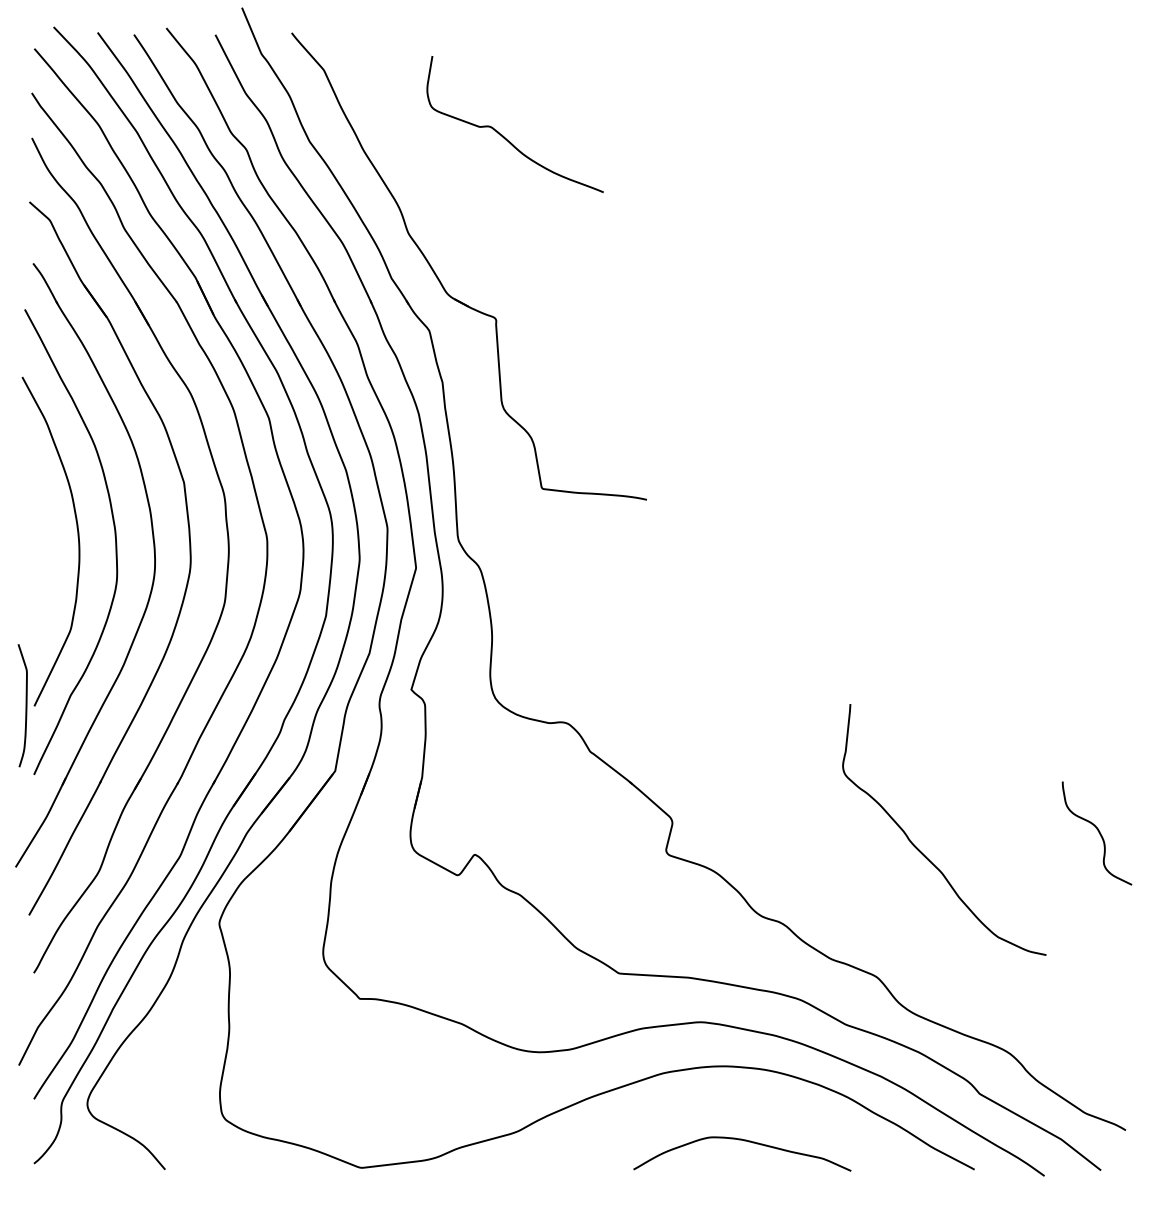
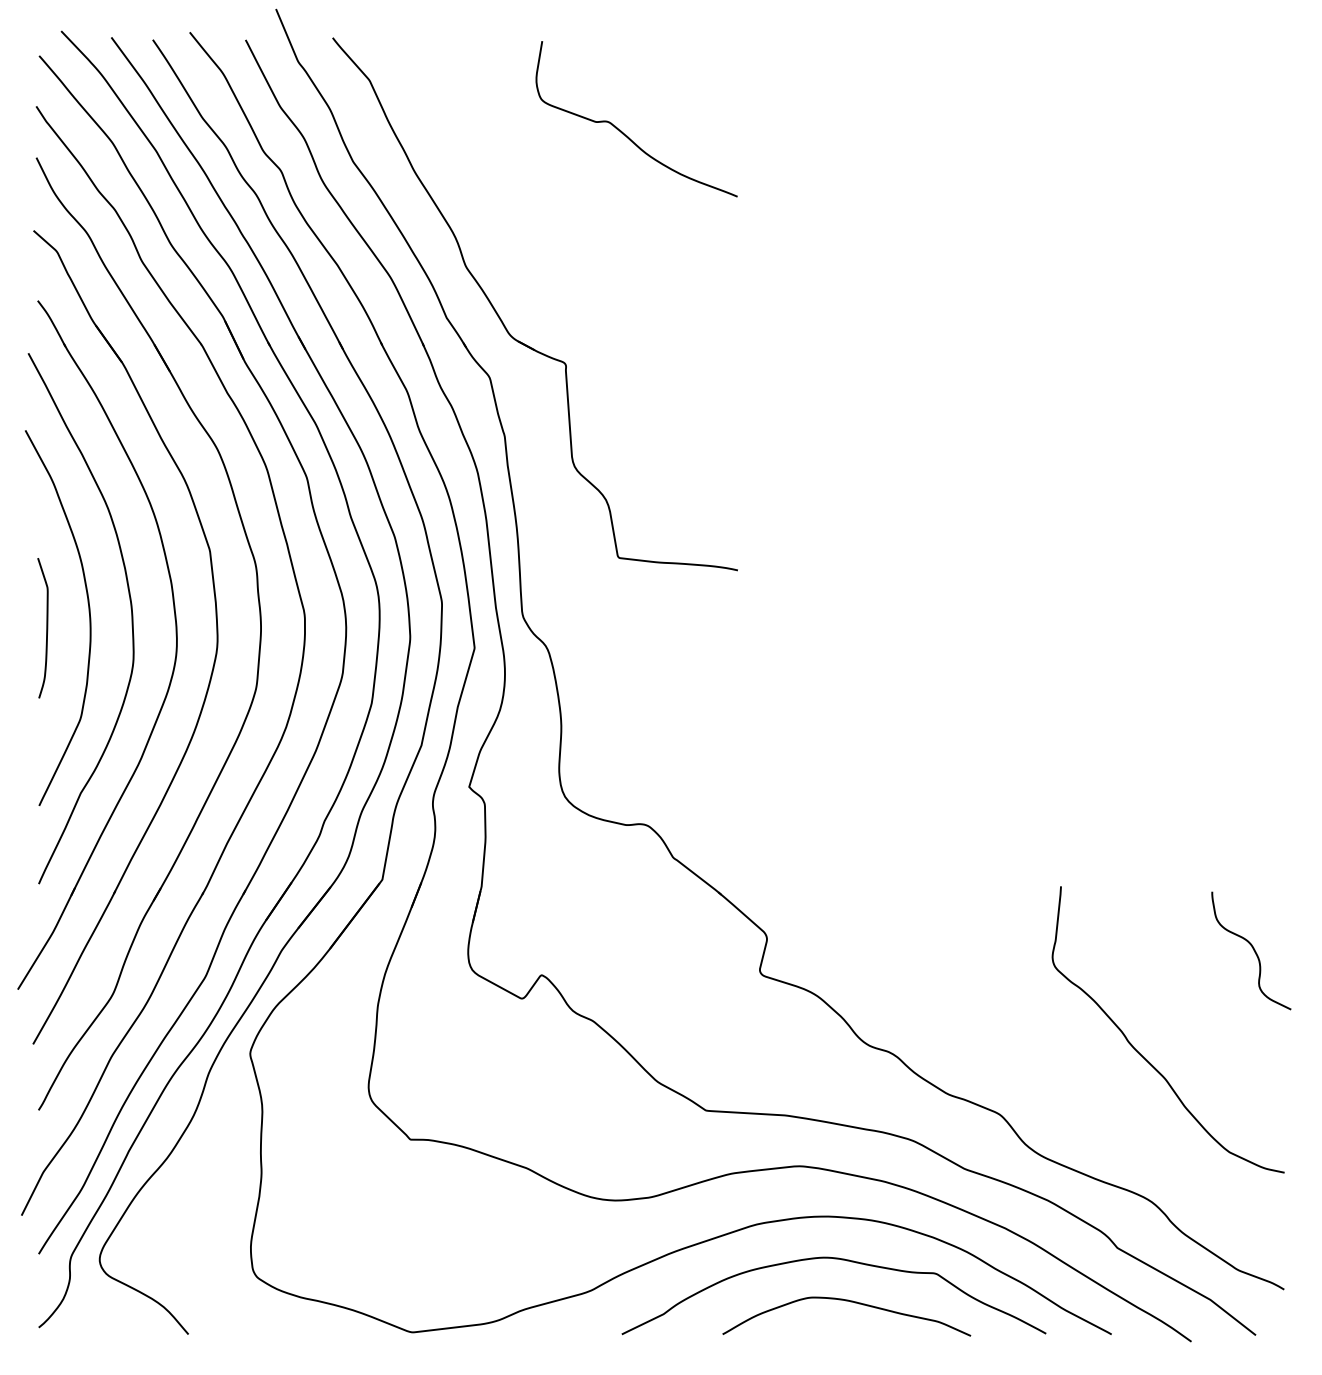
curve: (507, 138) -> (627, 135), moved
curve: (25, 705) -> (46, 628), moved
curve: (920, 851) -> (1141, 1054), moved
curve: (737, 1104) -> (841, 1260), added

